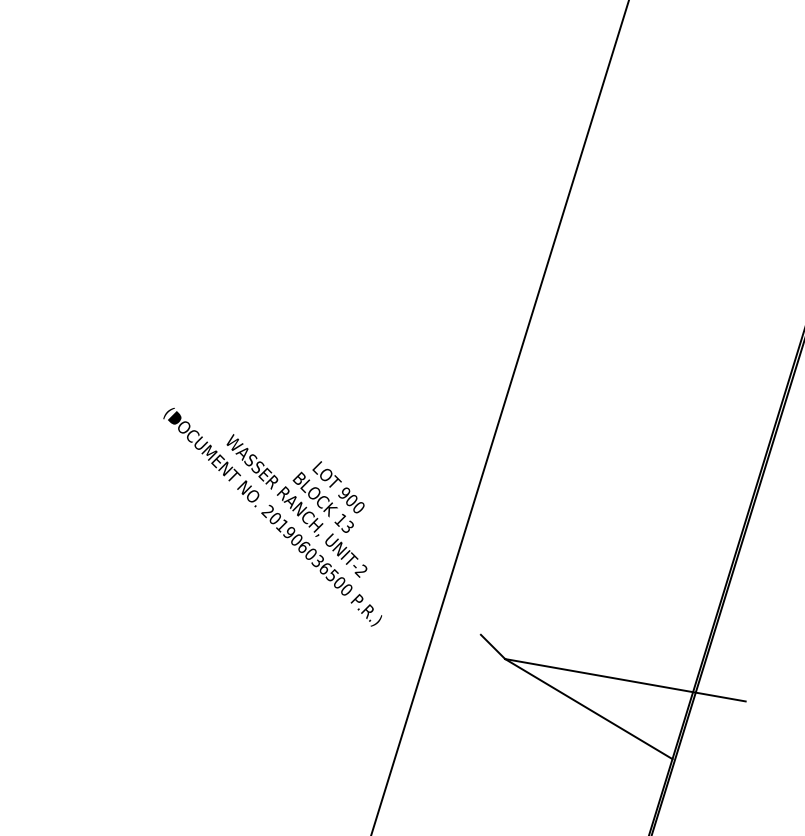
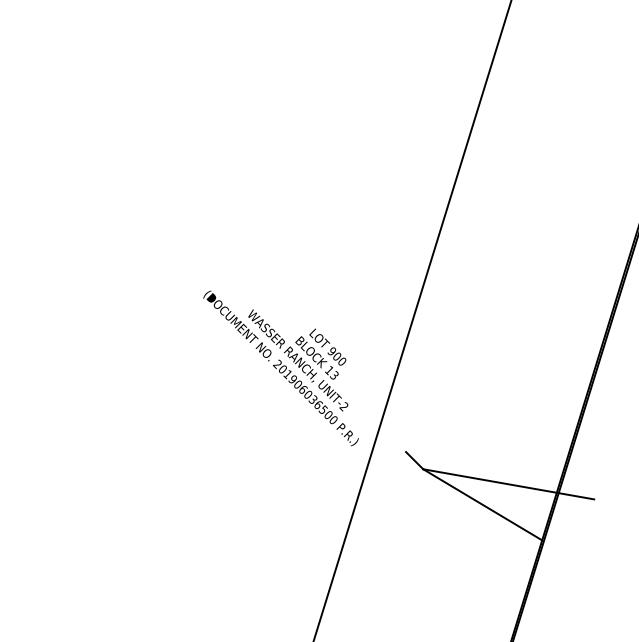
text: (271, 517) -> (280, 368), moved

